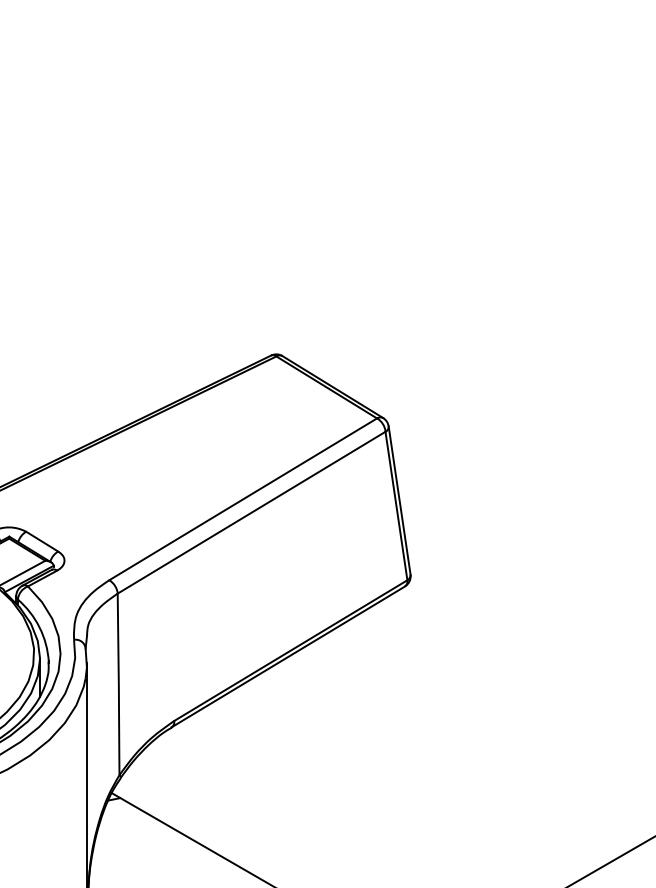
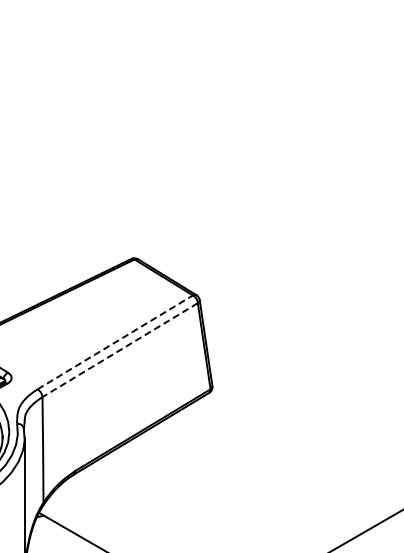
line: (243, 499) -> (115, 342), solid -> dashed
line: (252, 513) -> (120, 350), solid -> dashed

